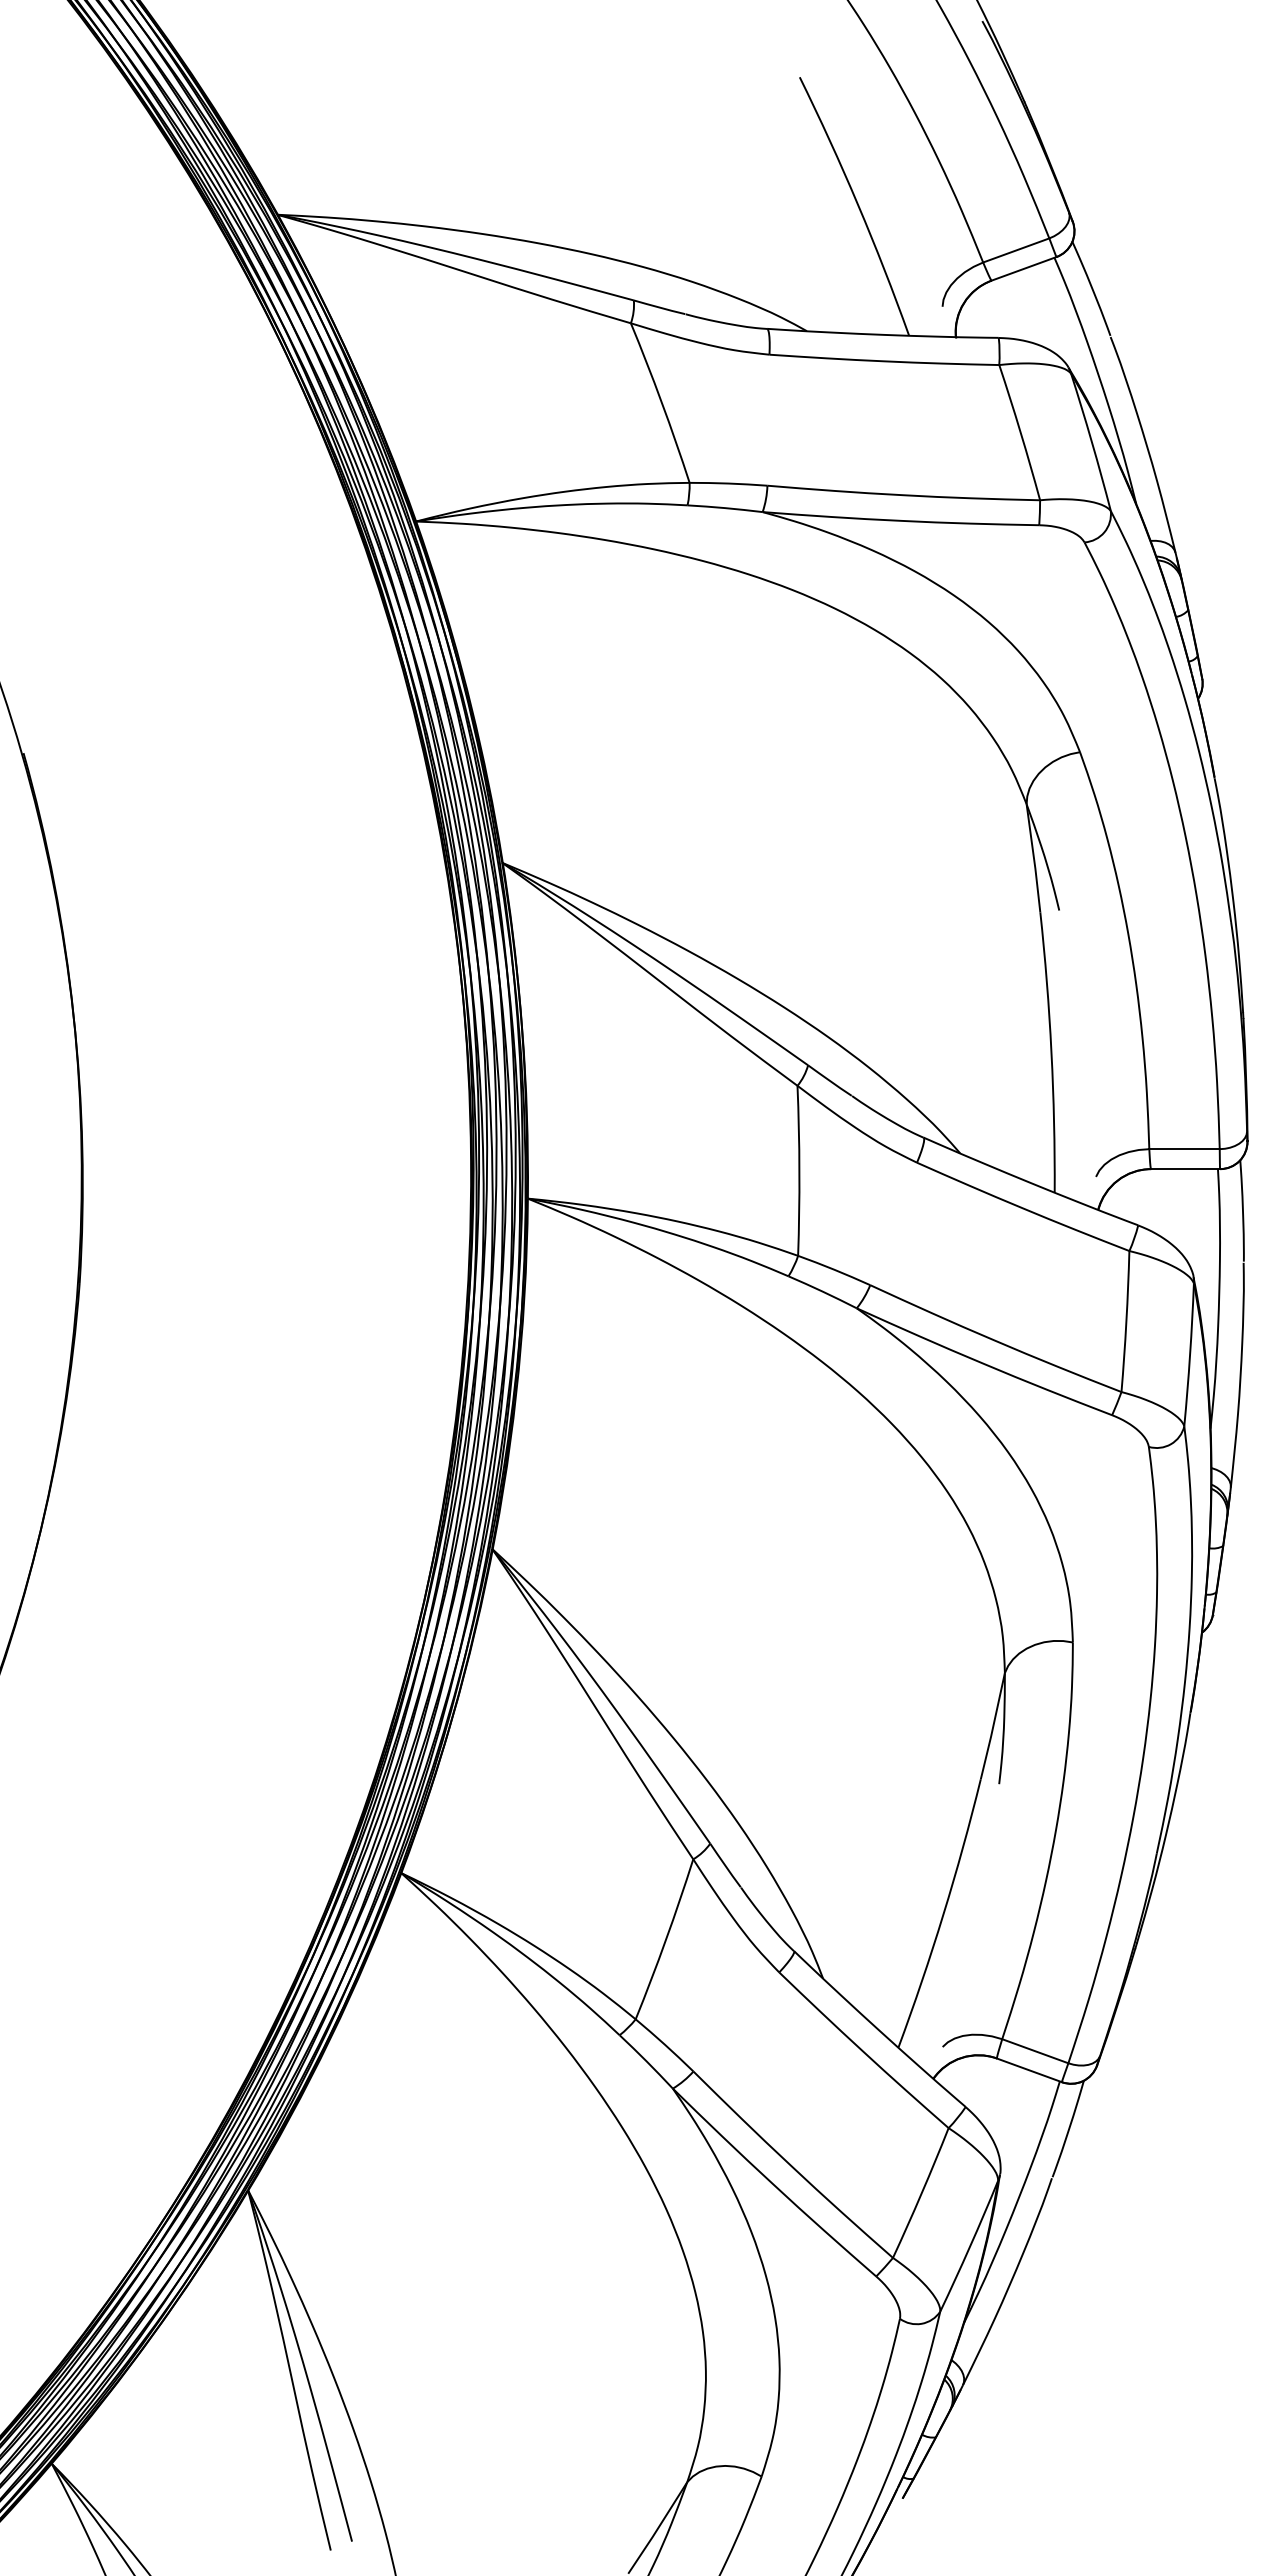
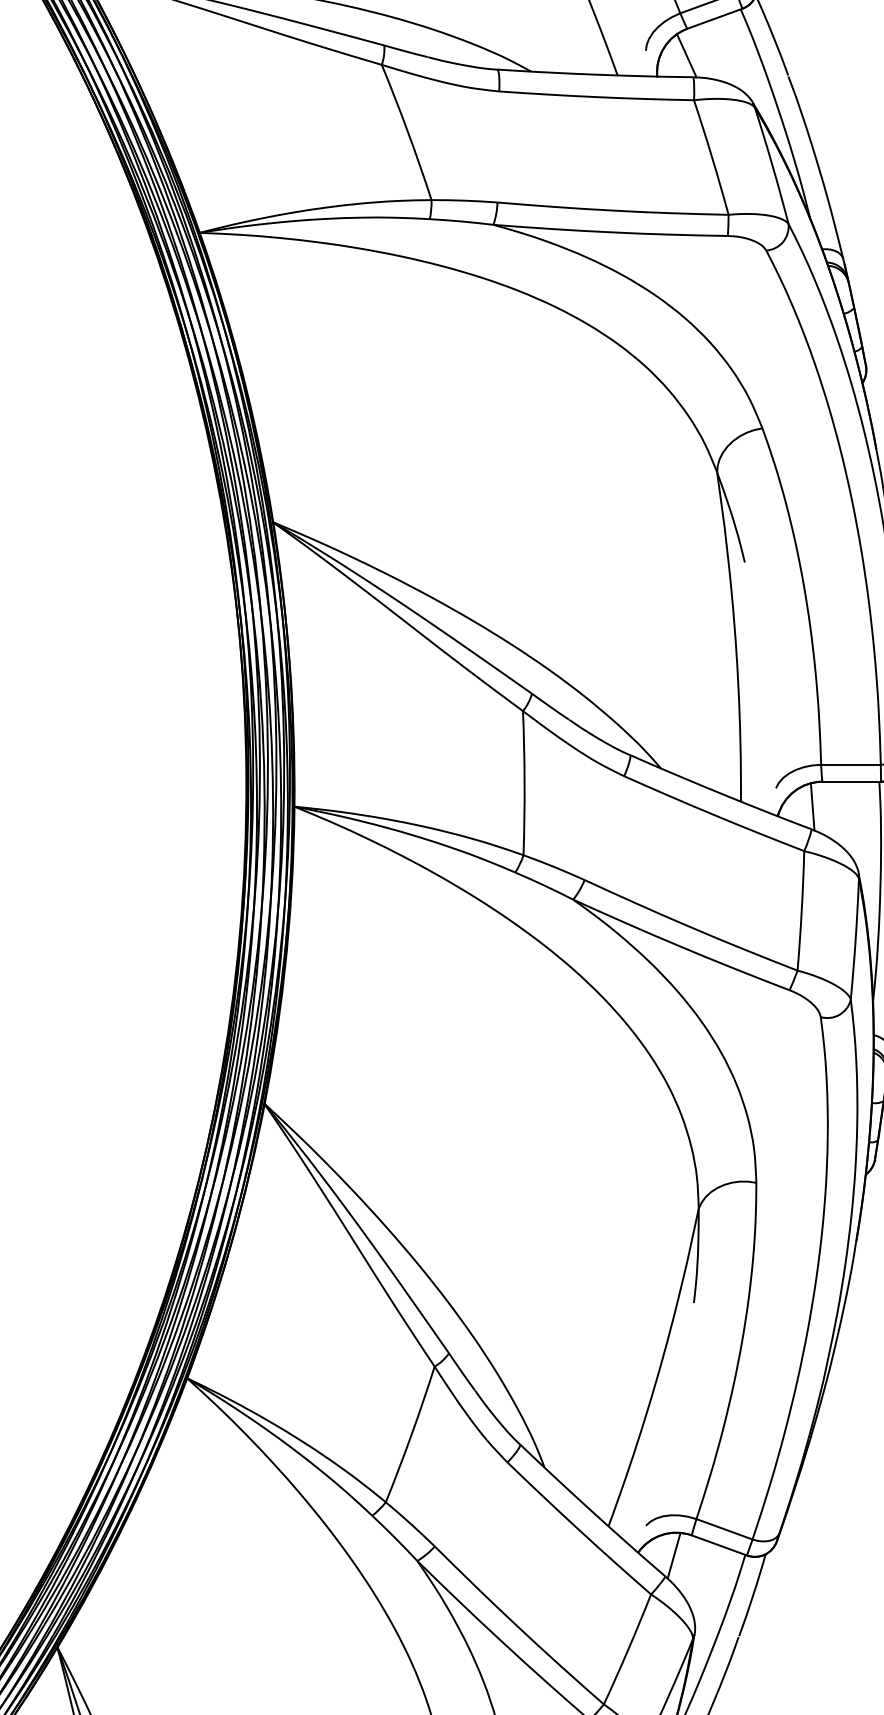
line: (990, 312) -> (686, 55), added
line: (1139, 1198) -> (812, 806), added
line: (975, 2082) -> (673, 1555), added

